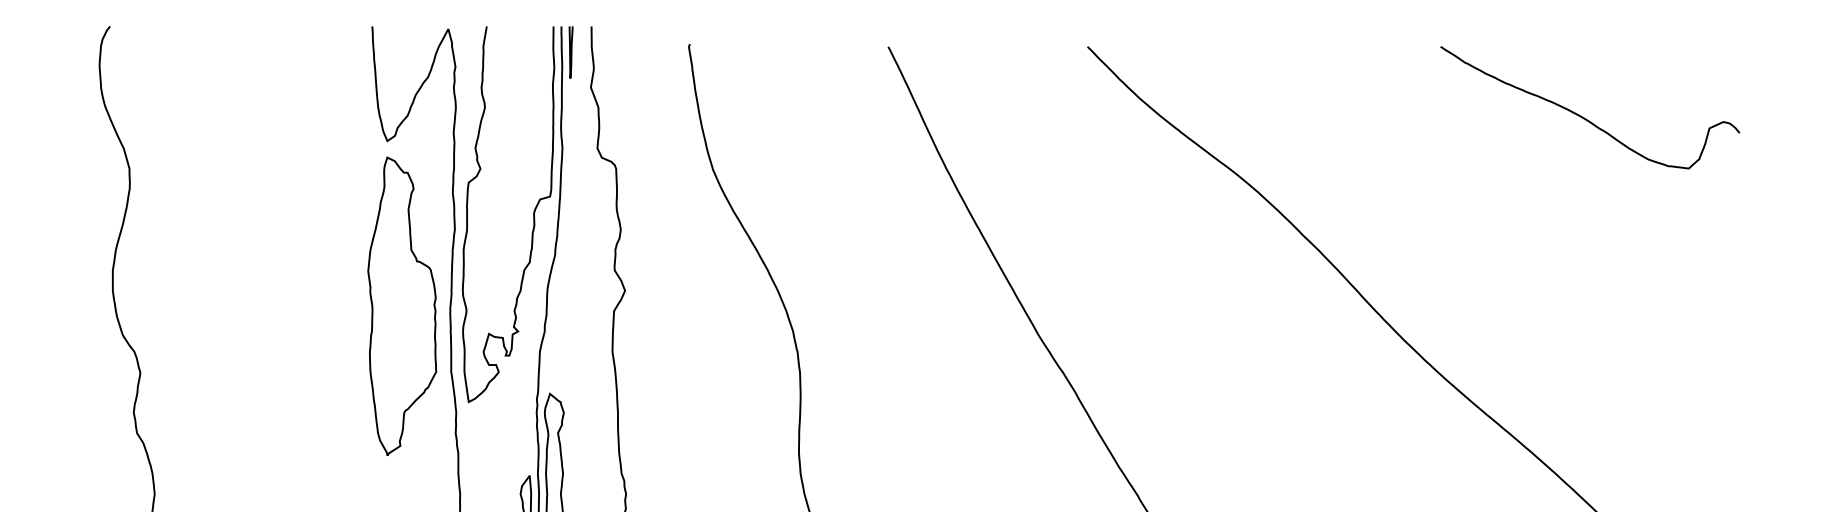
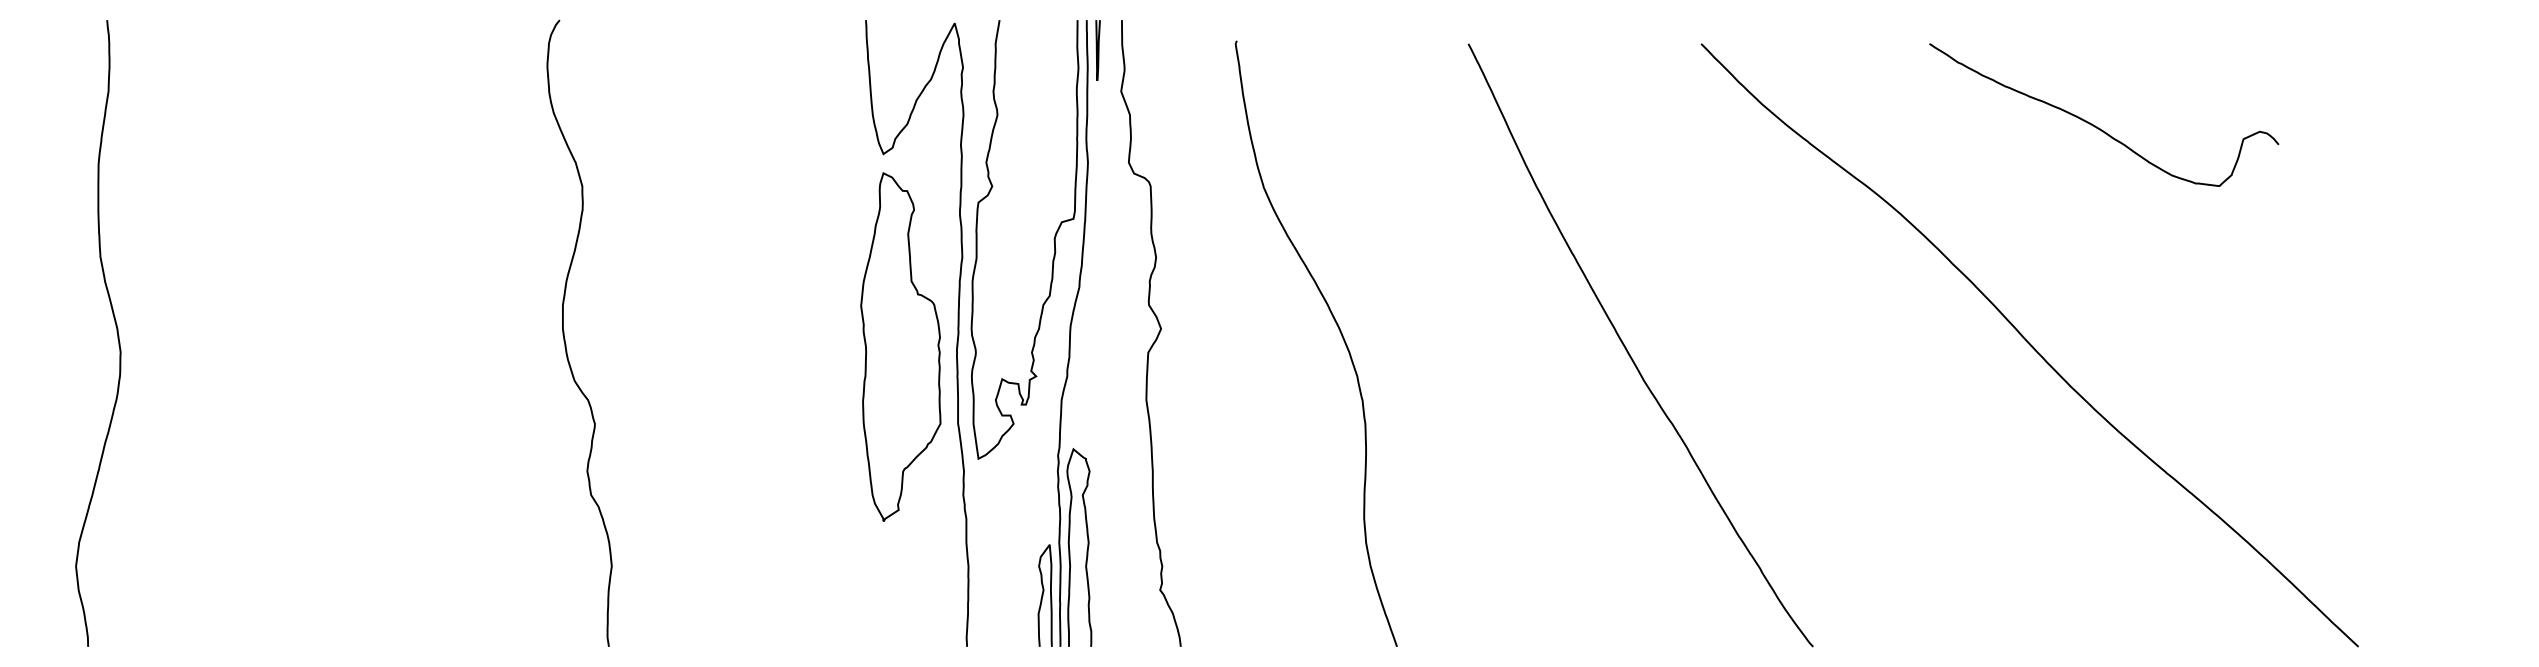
curve: (1584, 117) -> (2097, 126), moved

